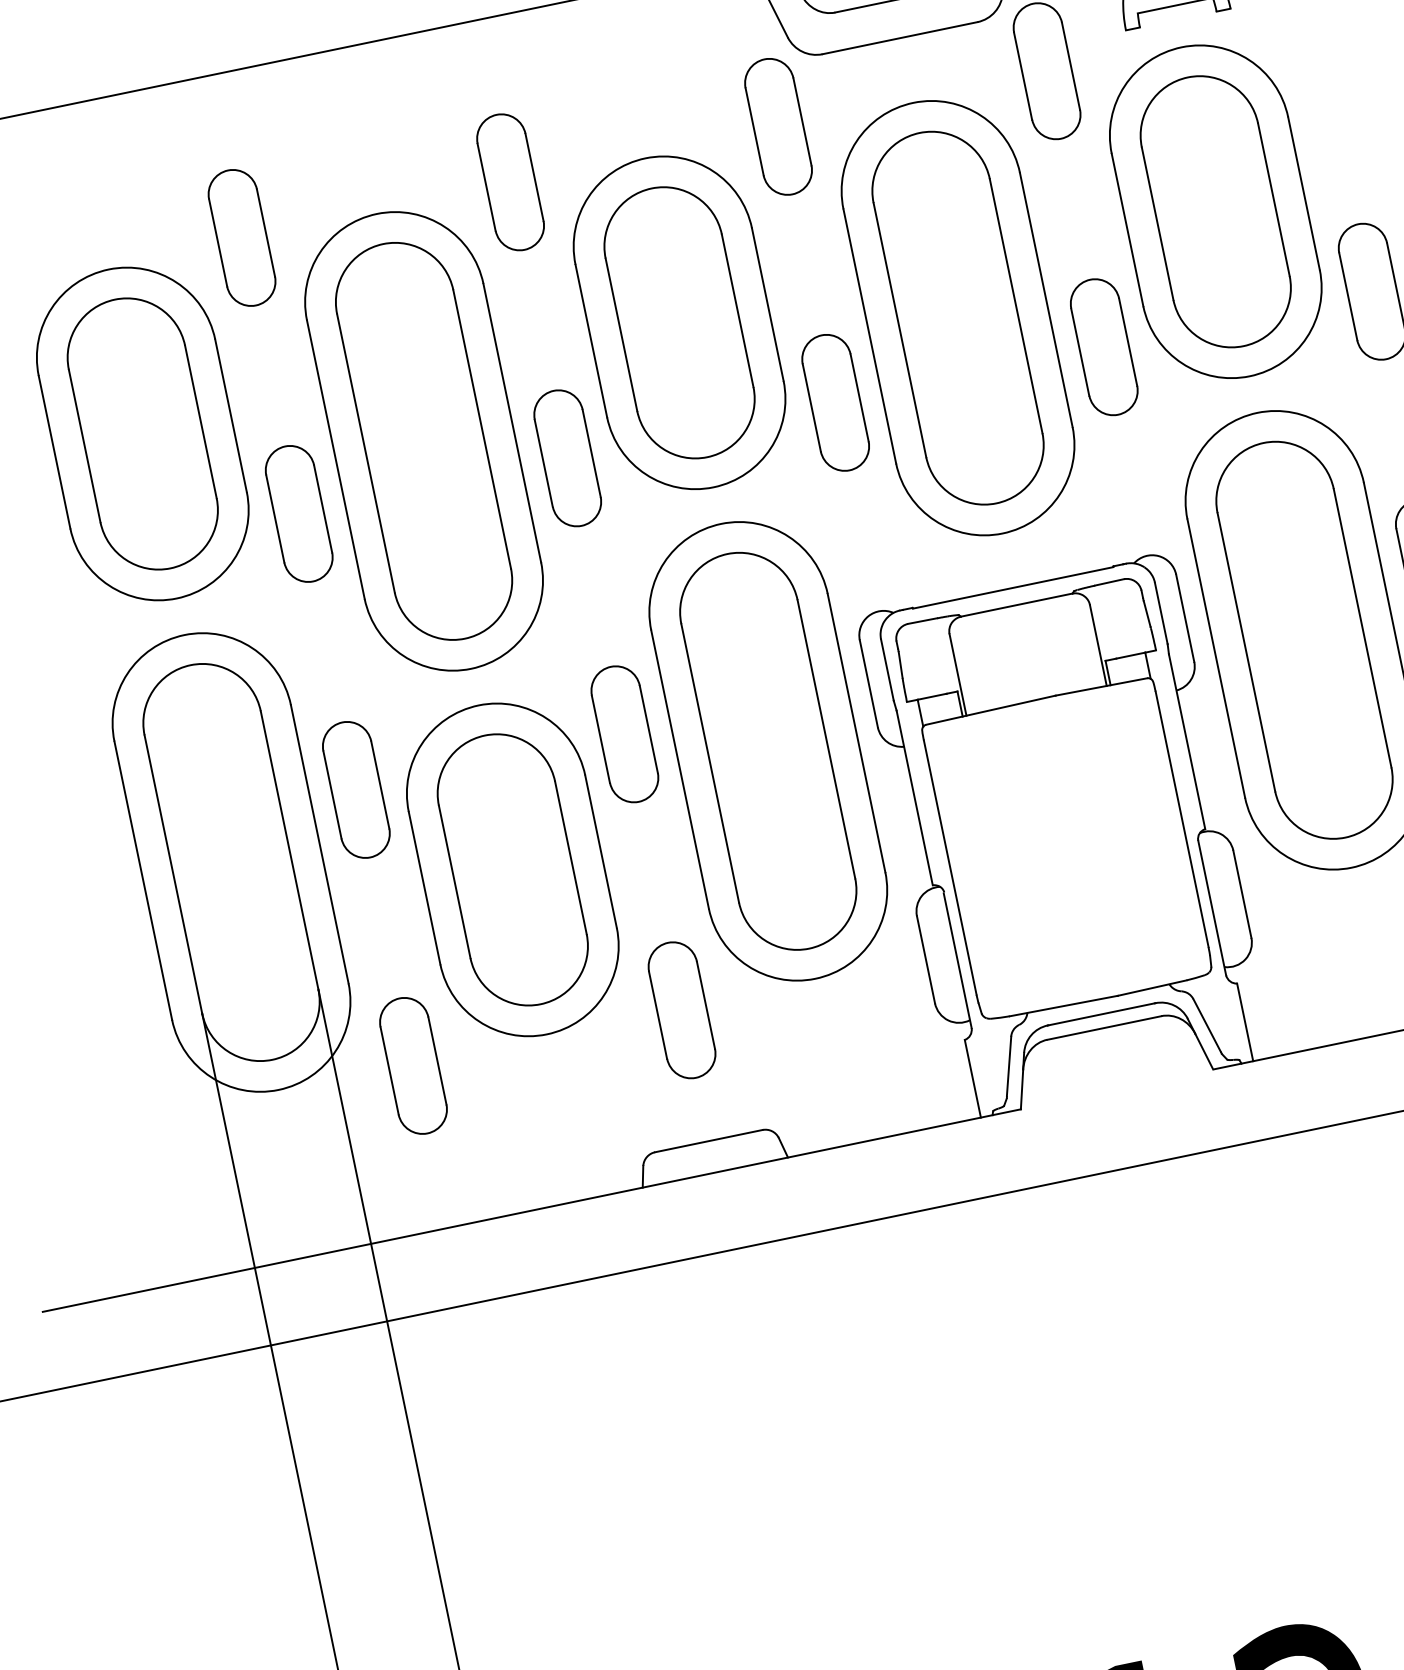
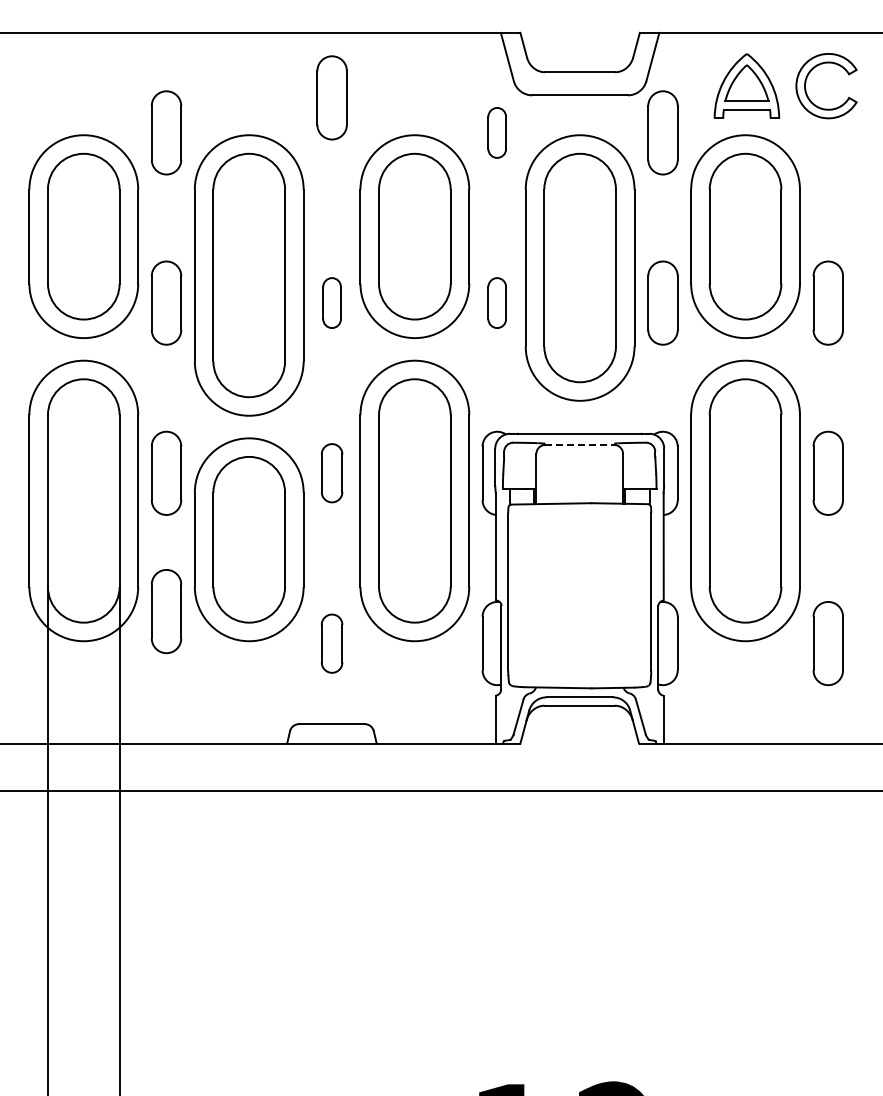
part: (776, 126) -> (496, 132), size x0.6
part: (509, 181) -> (331, 97), moved
part: (834, 402) -> (496, 302), size x0.6
part: (566, 457) -> (331, 302), size x0.6
line: (1017, 604) -> (580, 444), solid -> dashed
part: (623, 733) -> (331, 472), size x0.7
part: (680, 1010) -> (331, 643), size x0.7
part: (413, 1065) -> (166, 611), moved

